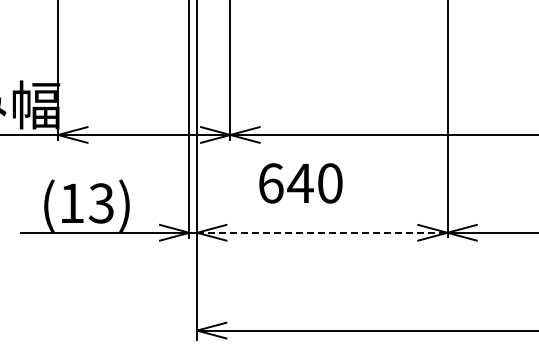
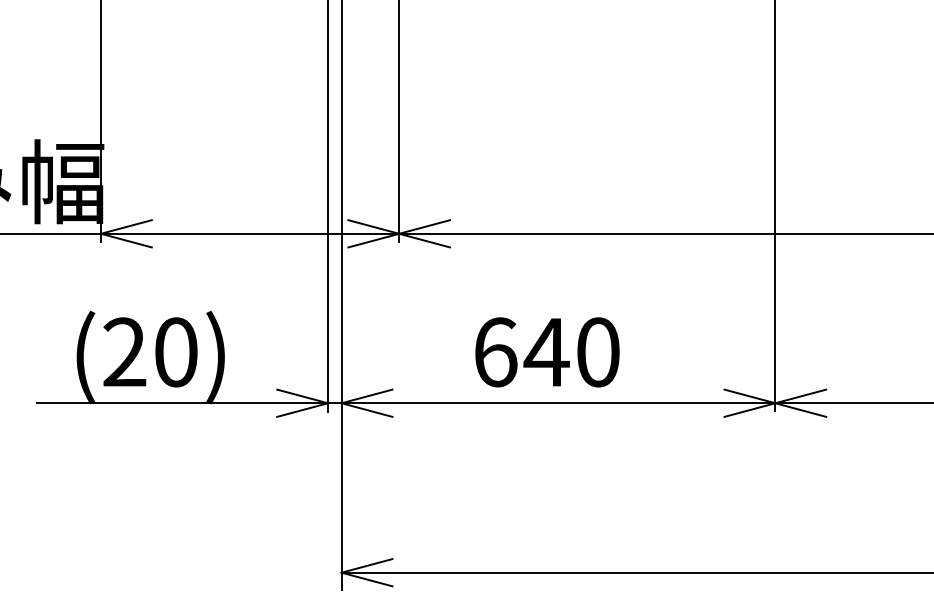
text: (300, 183) -> (546, 352), moved
text: (86, 203) -> (149, 352), (13) -> (20)
line: (322, 232) -> (558, 402), dashed -> solid

